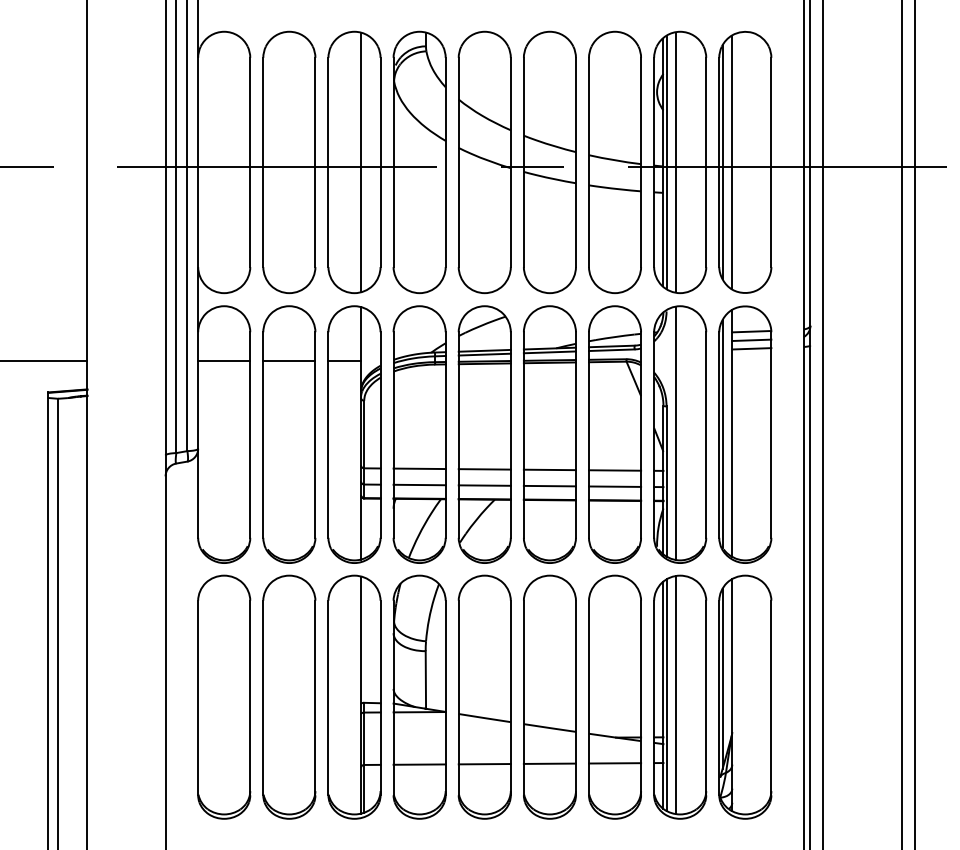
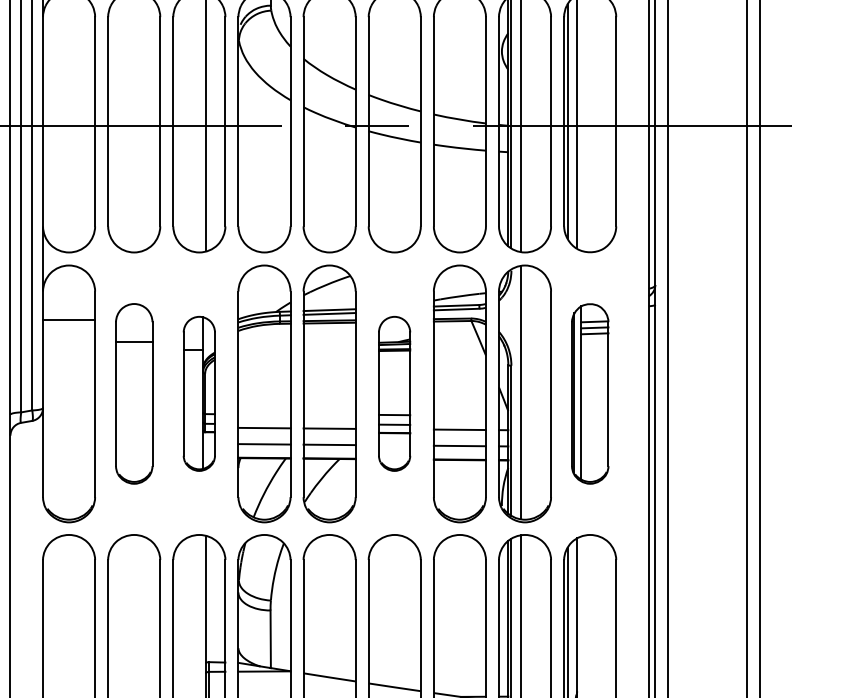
part: (289, 434) -> (134, 393), size x0.7
part: (354, 434) -> (199, 393), size x0.6
part: (549, 434) -> (394, 393), size x0.6
part: (745, 434) -> (590, 393), size x0.7

